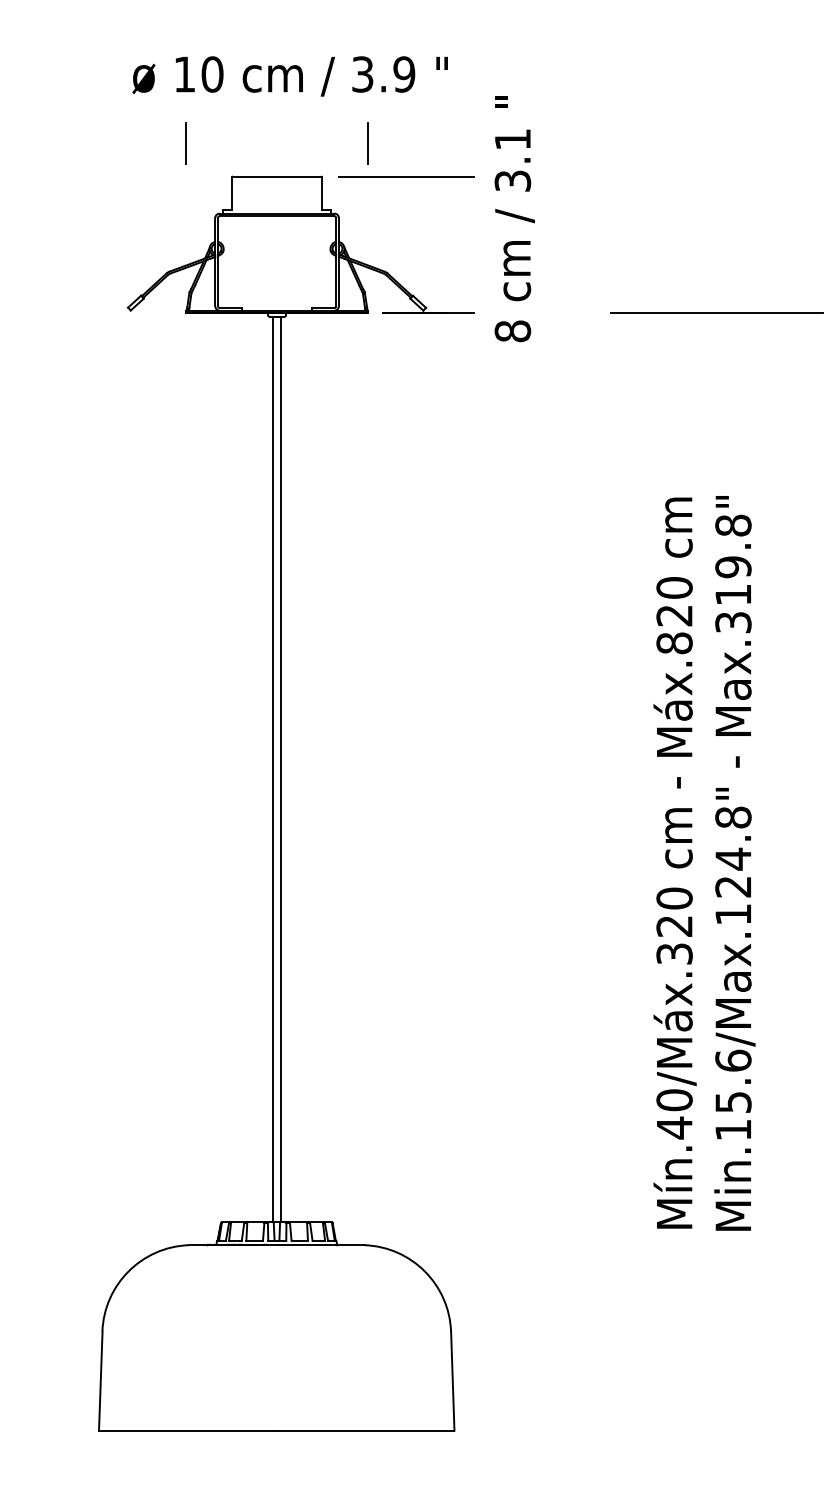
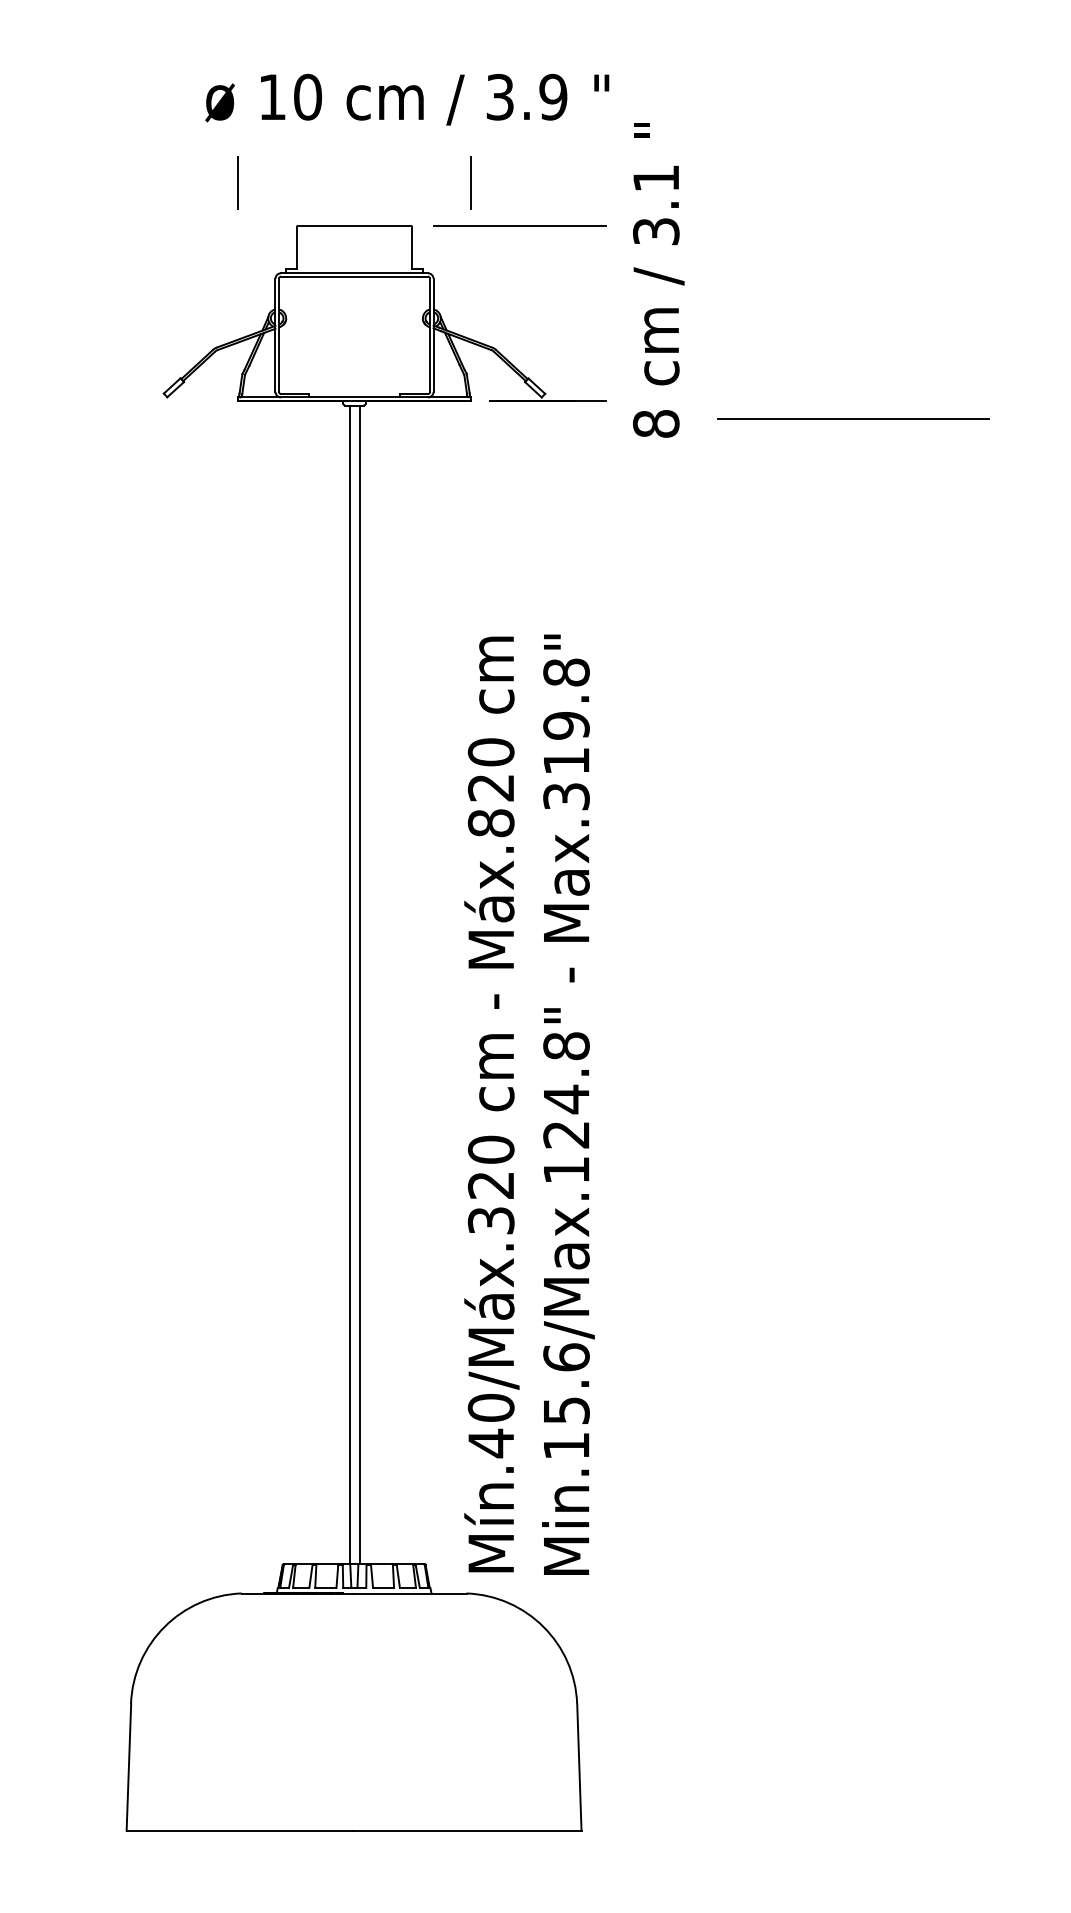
text: (290, 76) -> (407, 99), moved
line: (716, 313) -> (853, 418), moved
text: (704, 863) -> (529, 1104), moved

